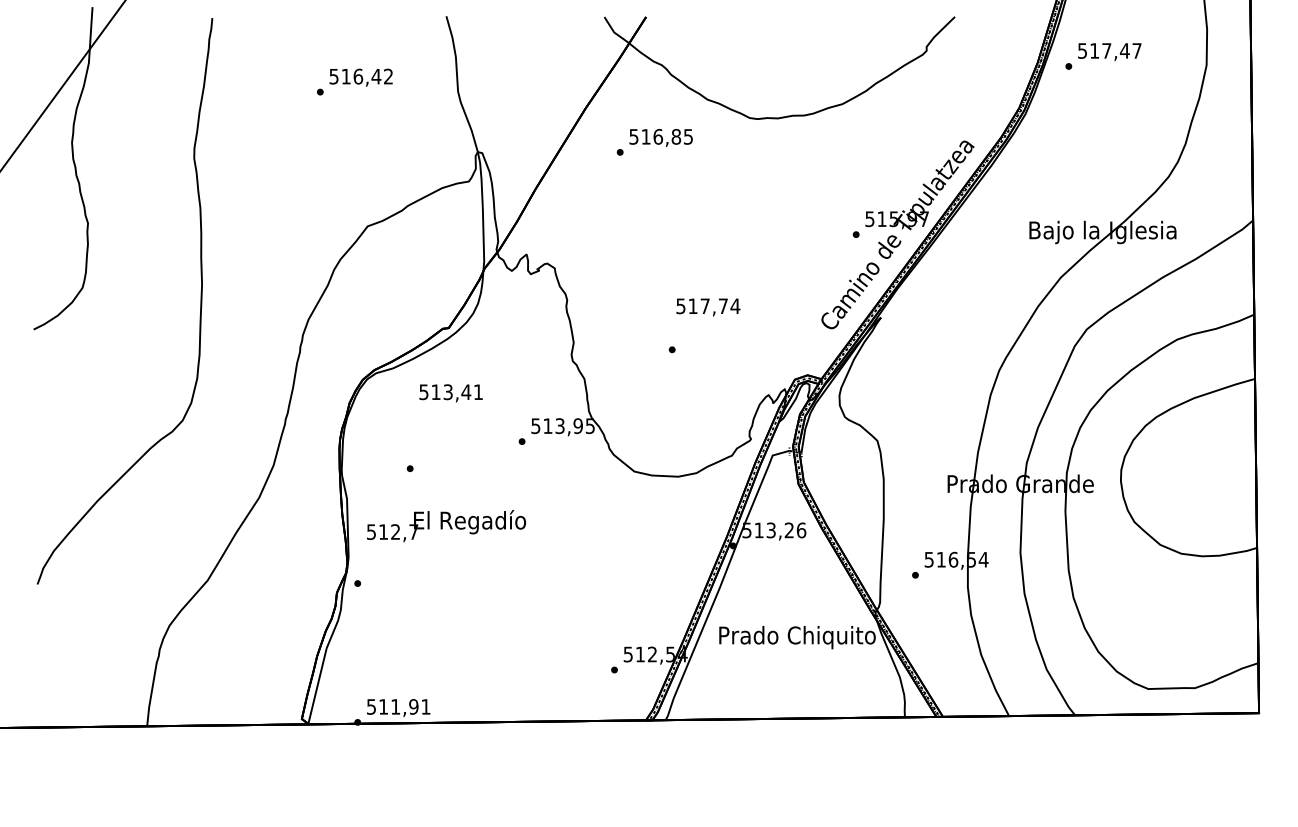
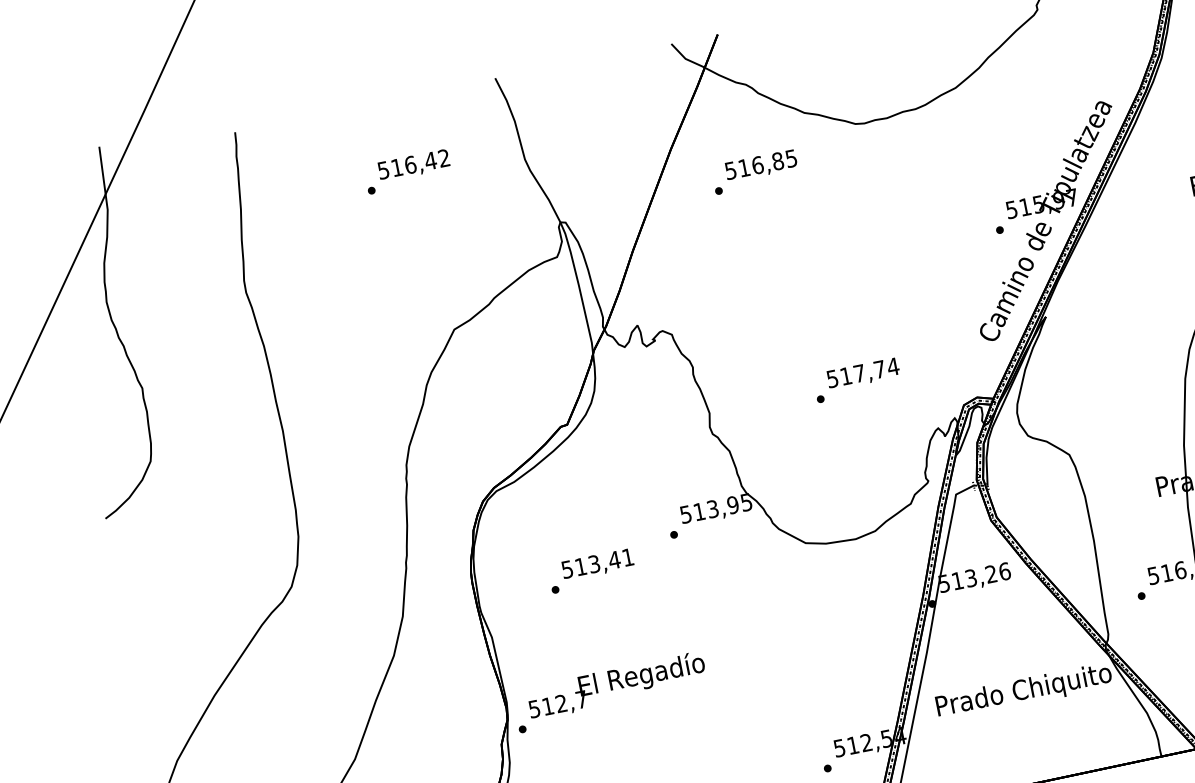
text: (708, 307) -> (863, 374), moved
text: (450, 393) -> (597, 565), moved
text: (446, 526) -> (616, 686), moved

